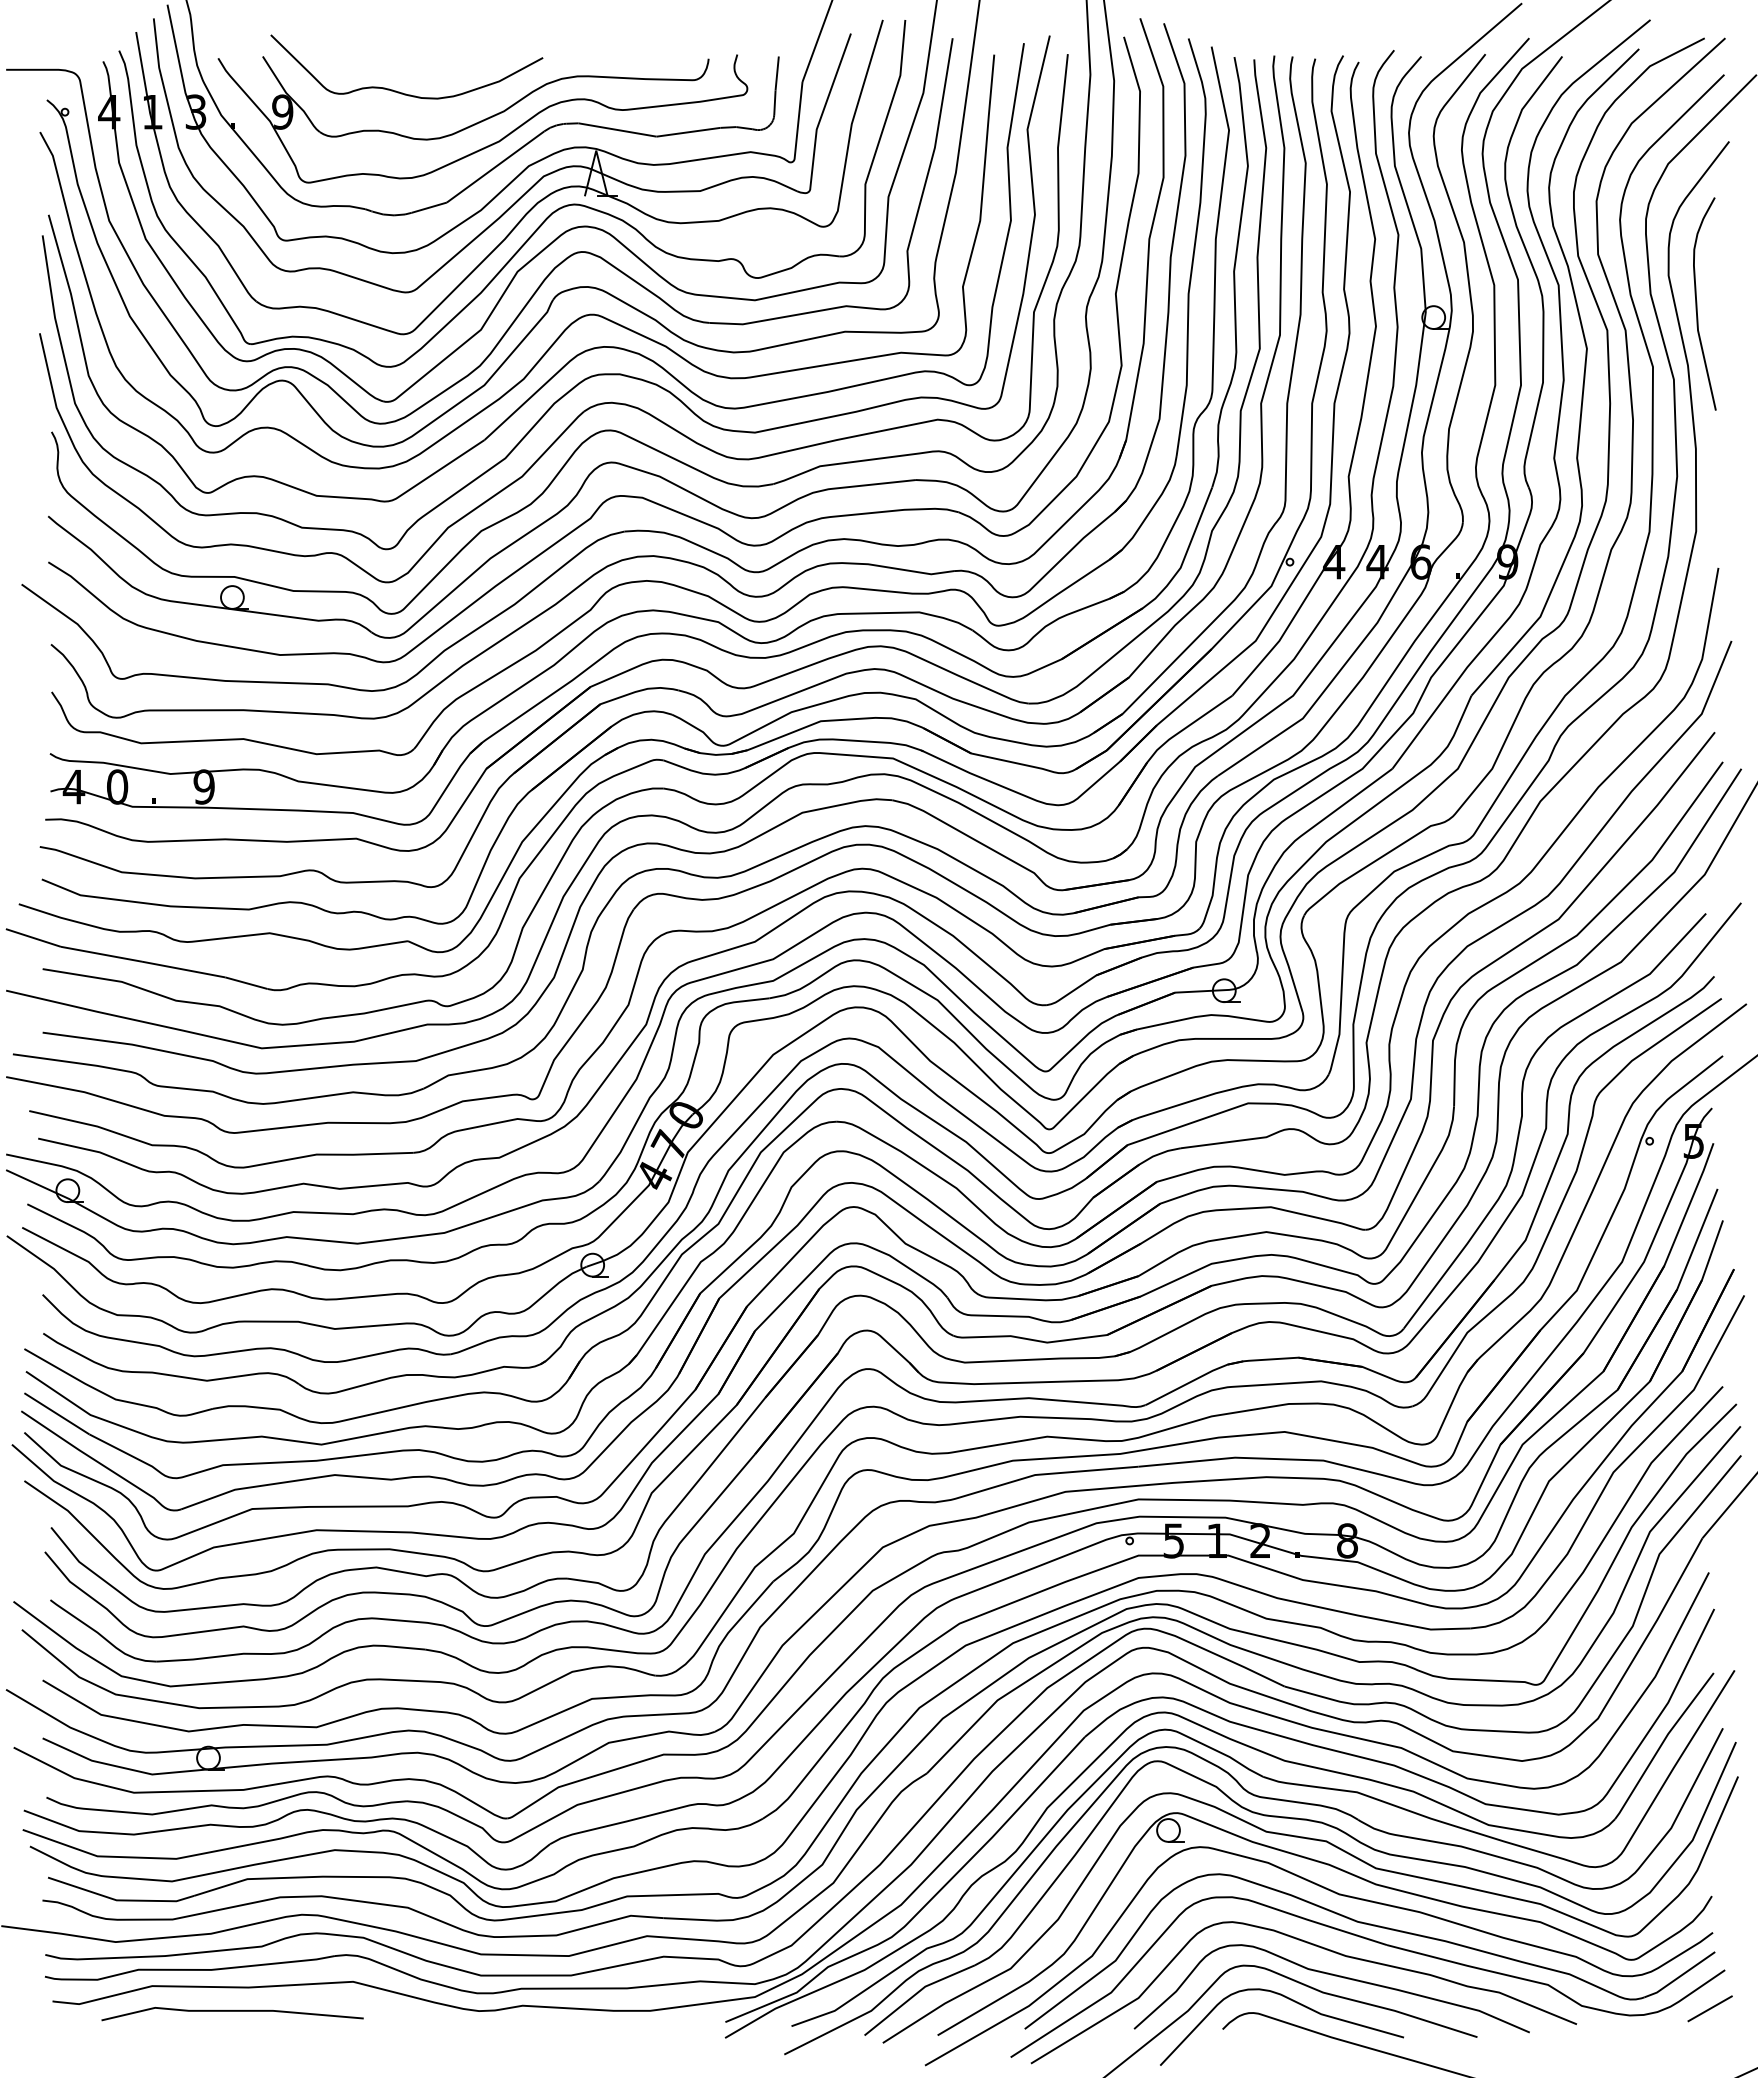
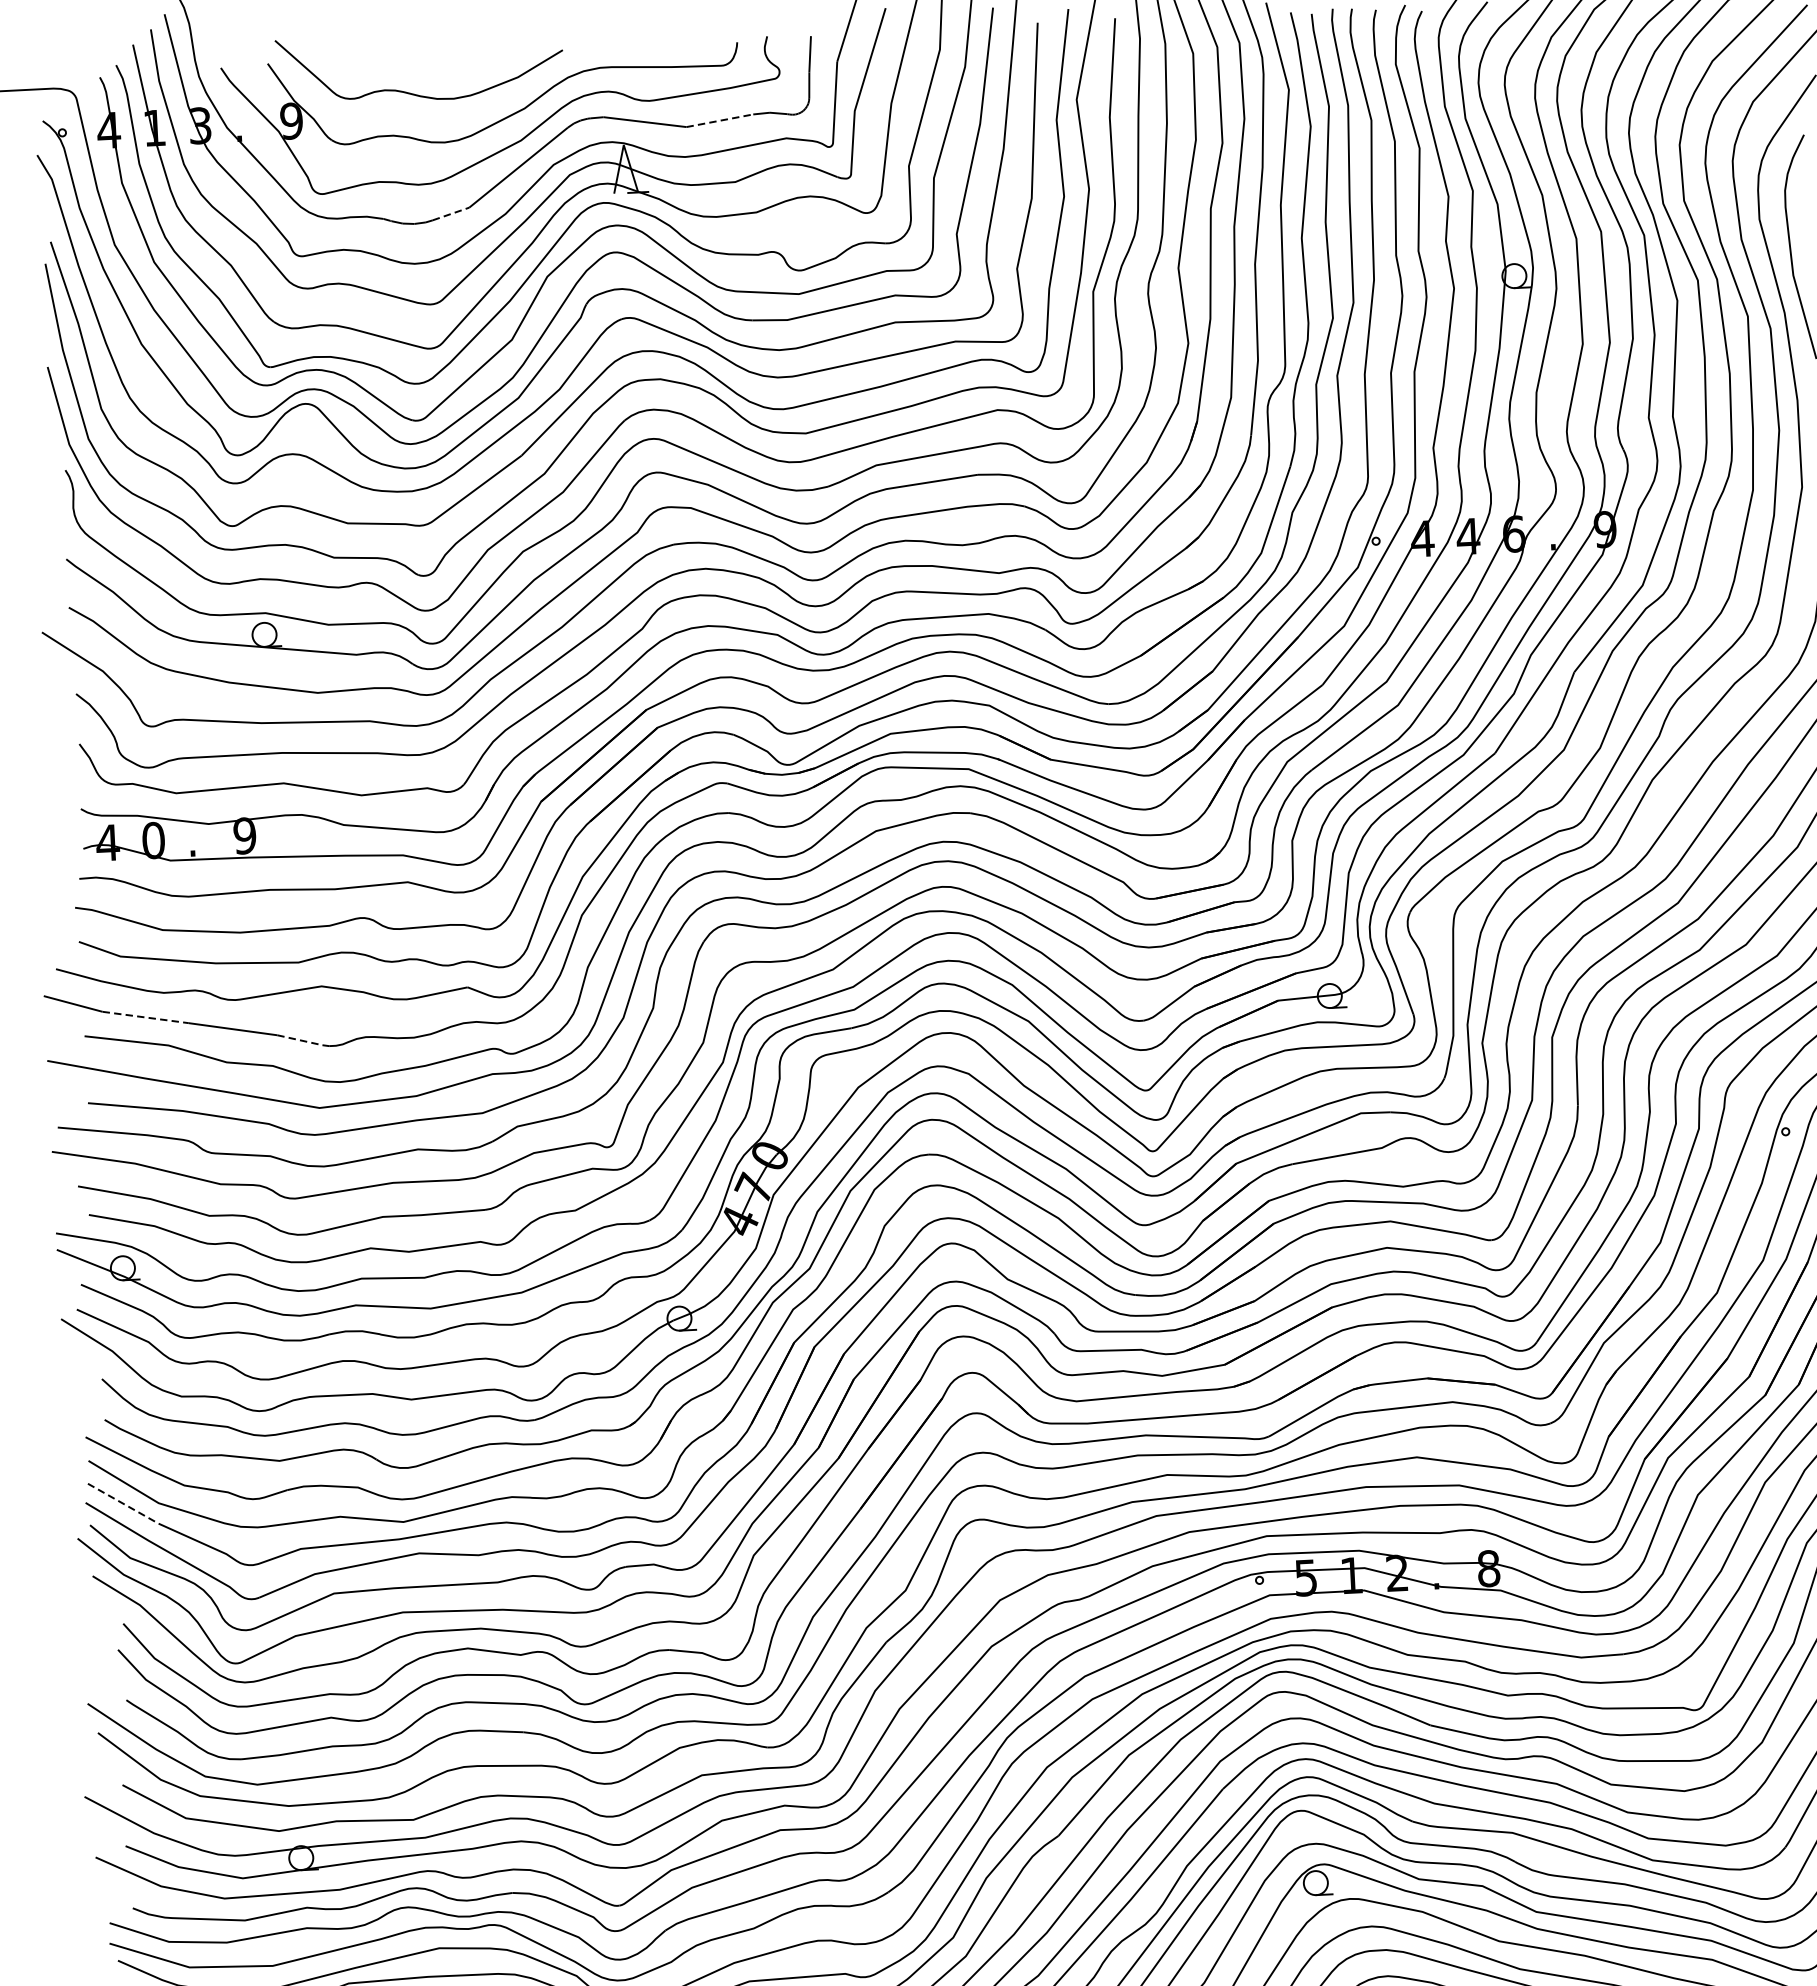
line: (688, 132) -> (719, 120), solid -> dashed
line: (429, 207) -> (451, 213), solid -> dashed
line: (101, 954) -> (145, 1017), solid -> dashed
line: (246, 983) -> (299, 1040), solid -> dashed
line: (57, 1414) -> (123, 1504), solid -> dashed

